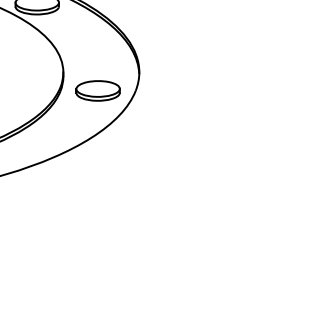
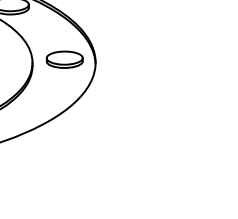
part: (97, 90) -> (64, 59), moved

